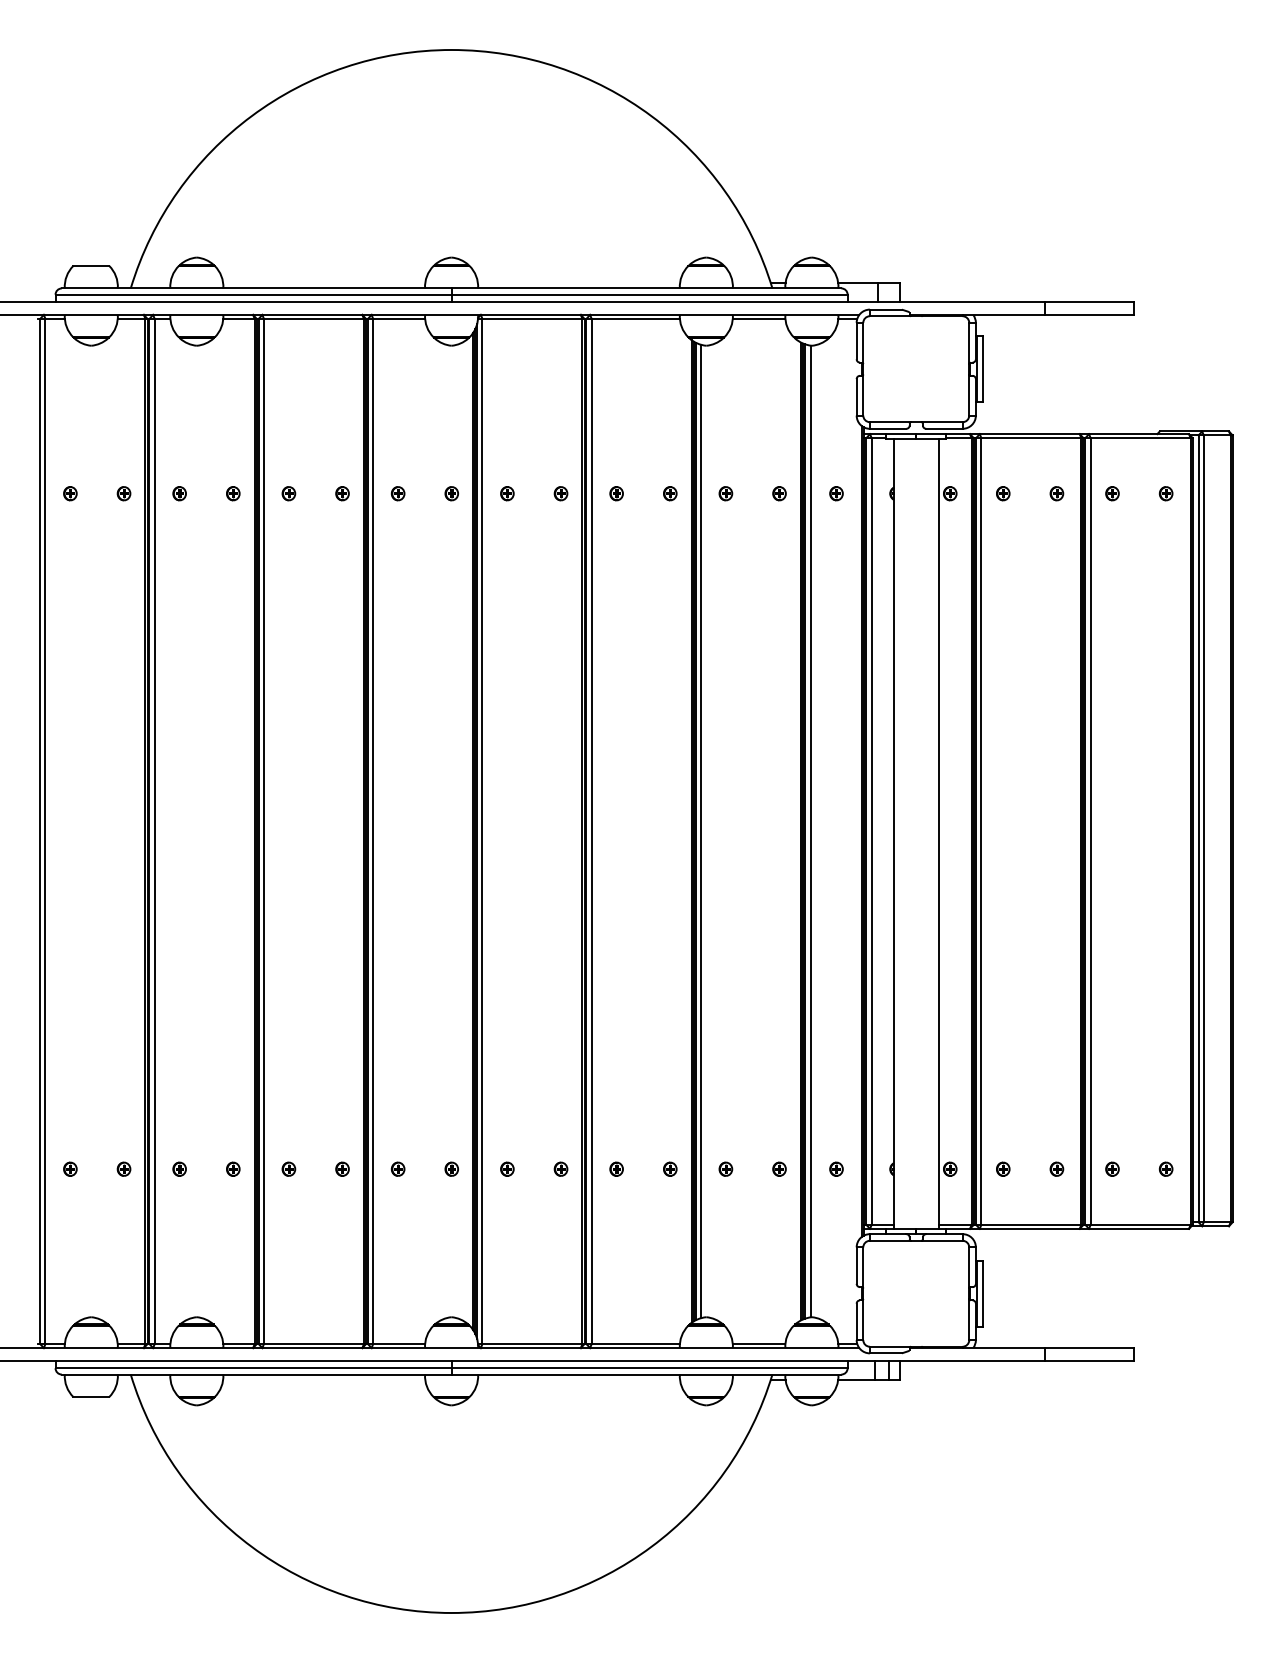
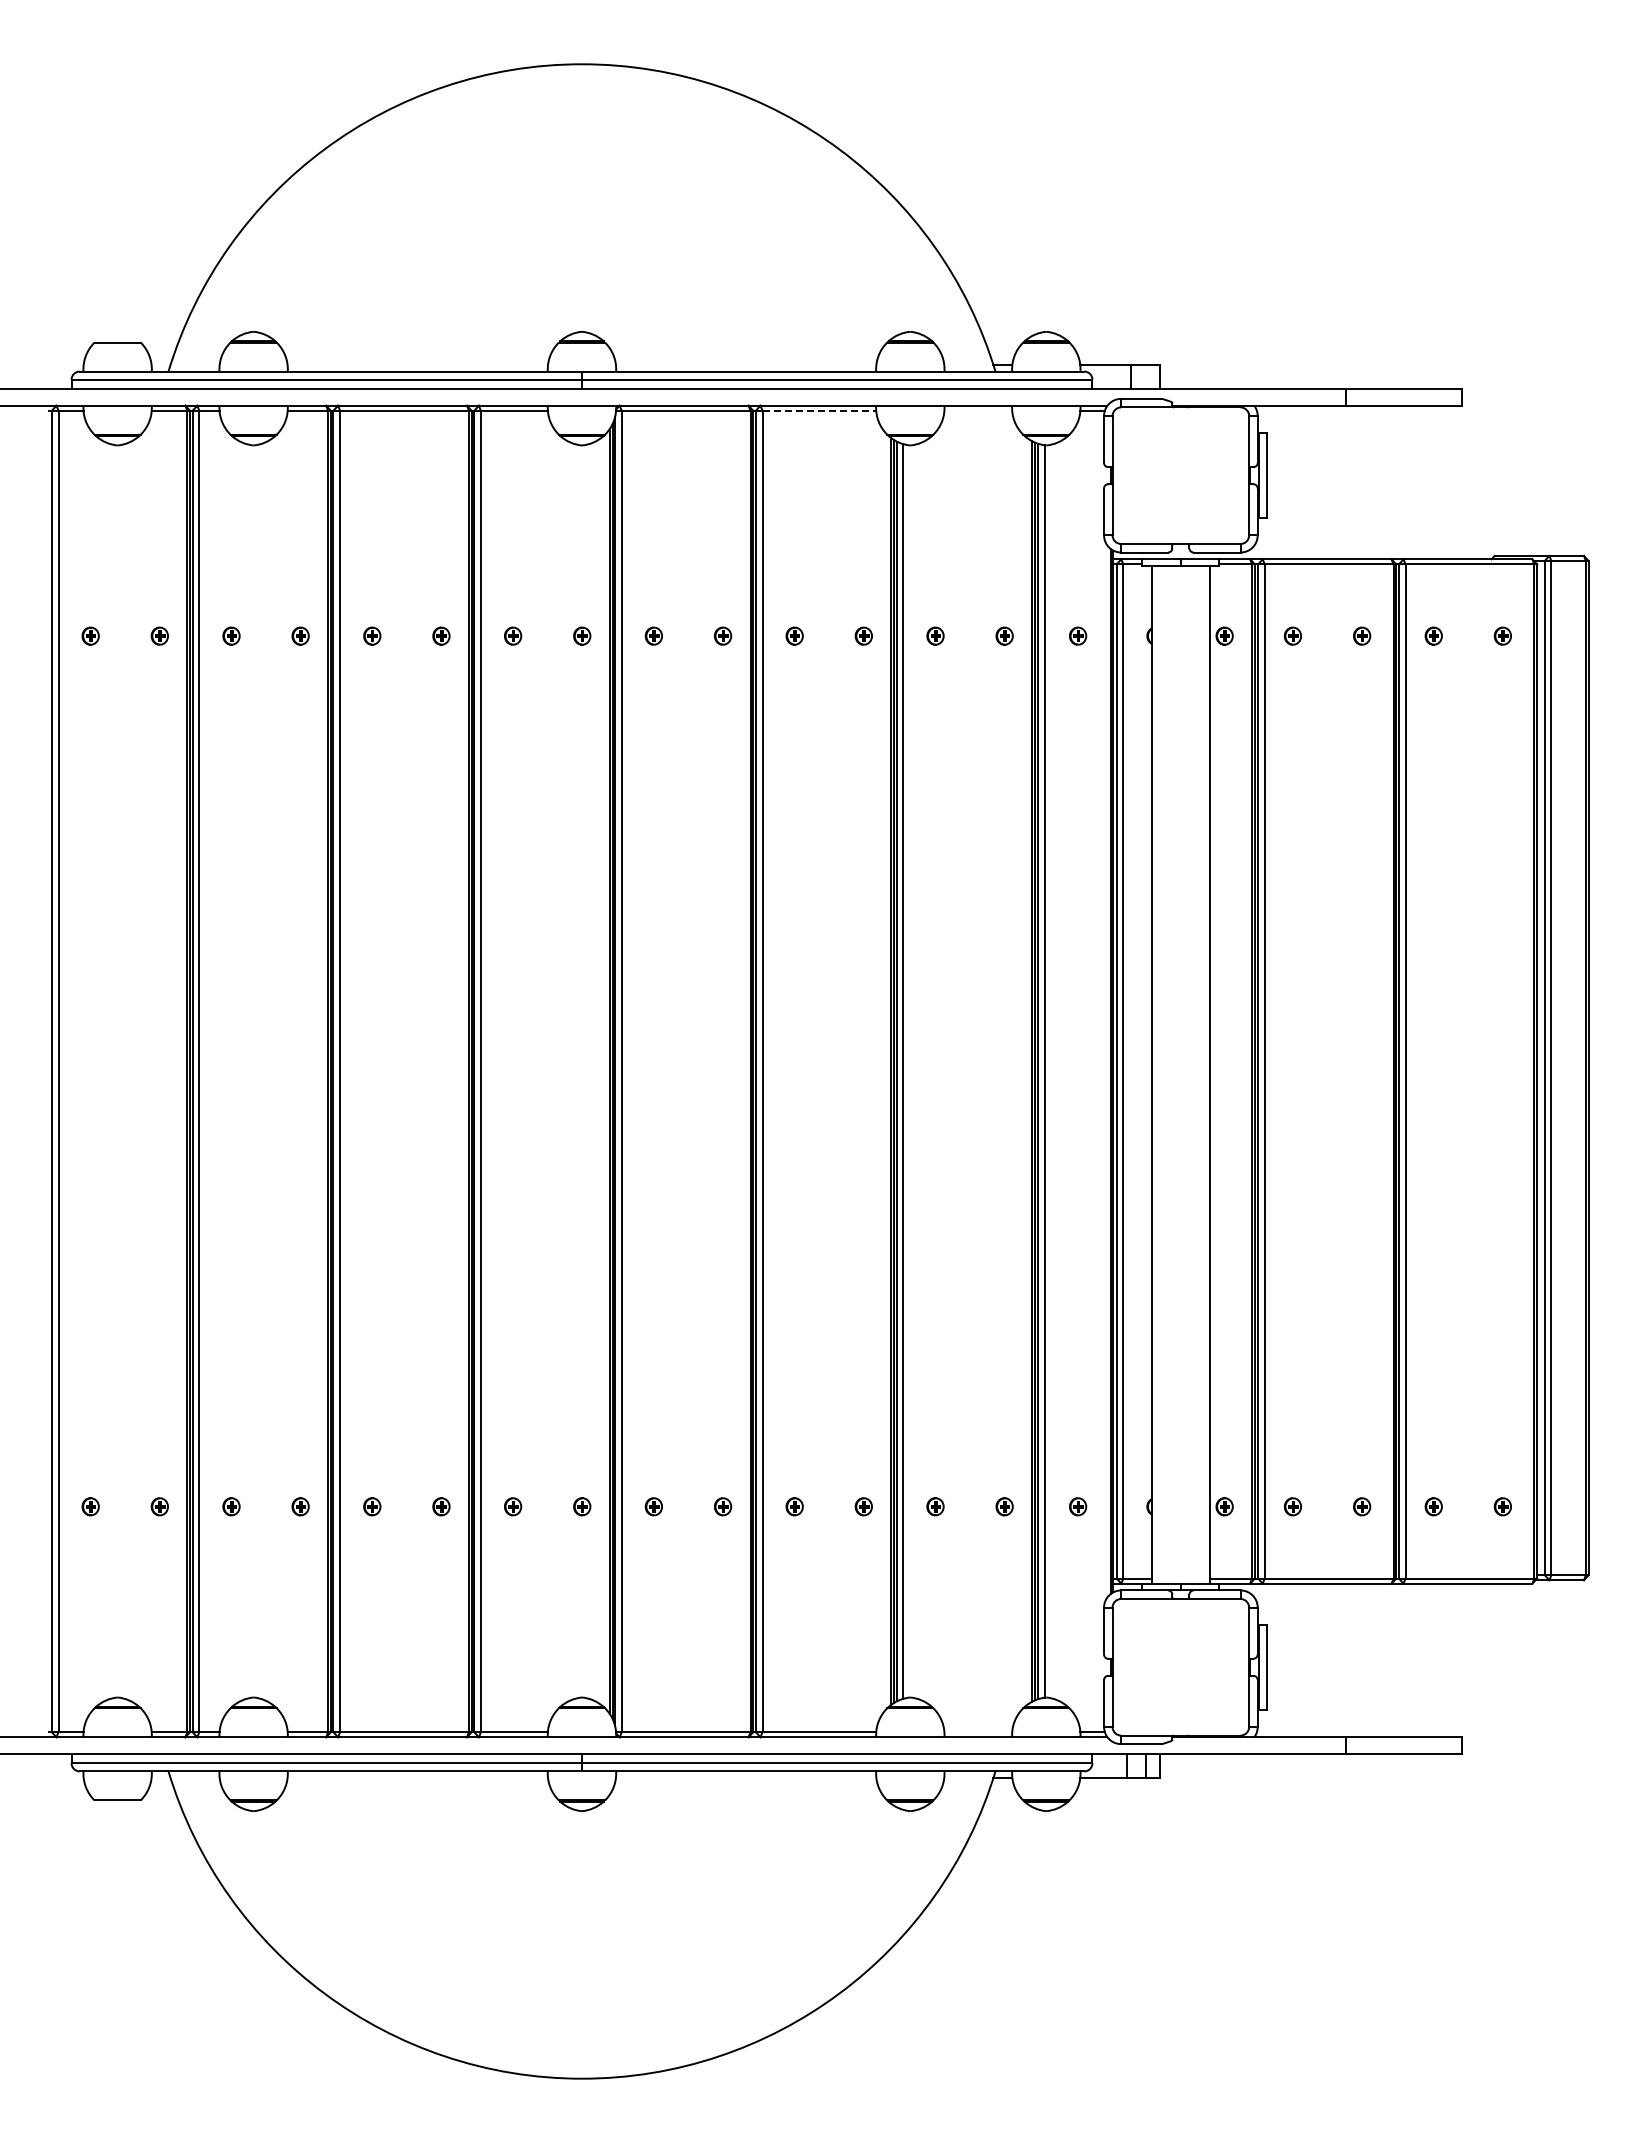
line: (635, 318) -> (819, 410), solid -> dashed
line: (759, 318) -> (978, 410), removed
line: (759, 1344) -> (978, 1732), removed

